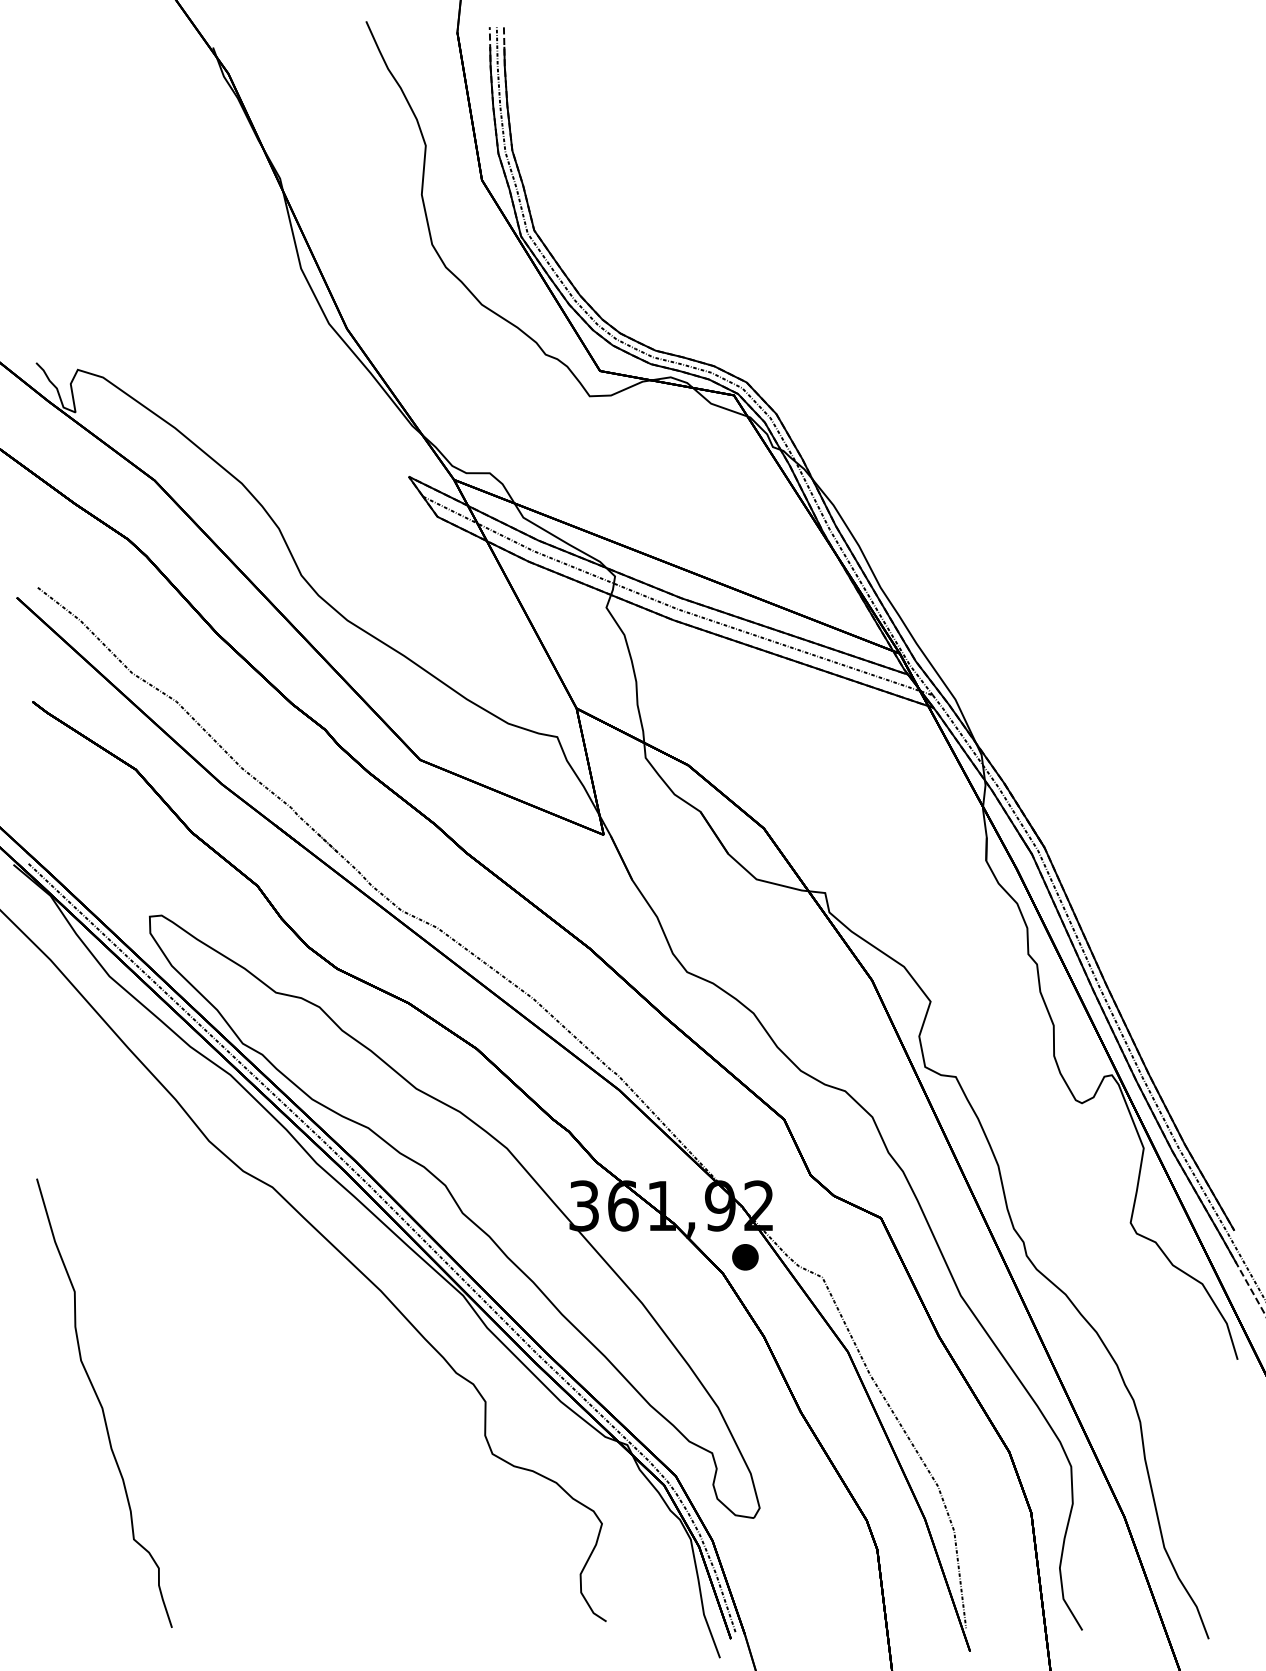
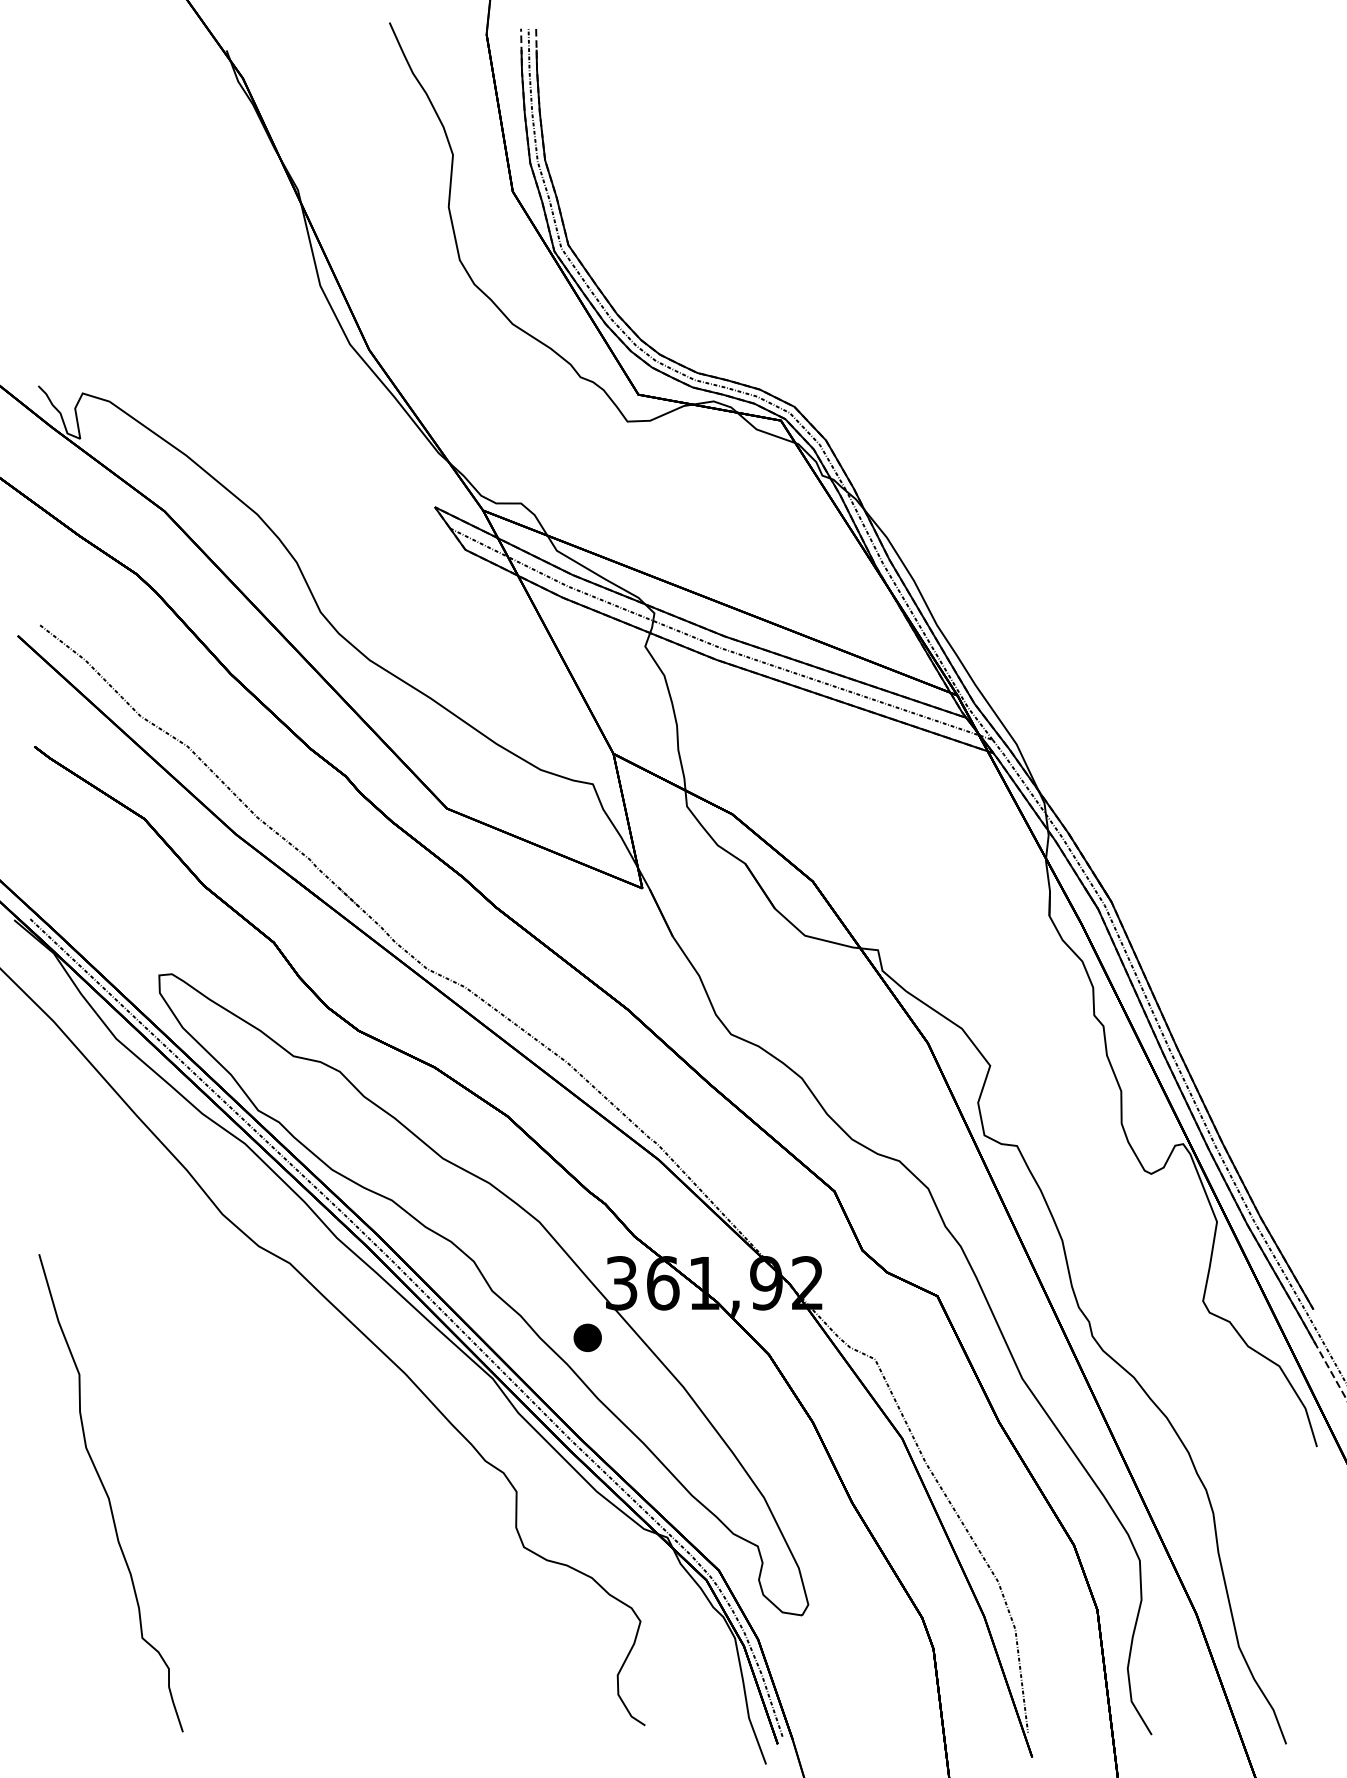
part: (745, 1257) -> (587, 1338), moved

